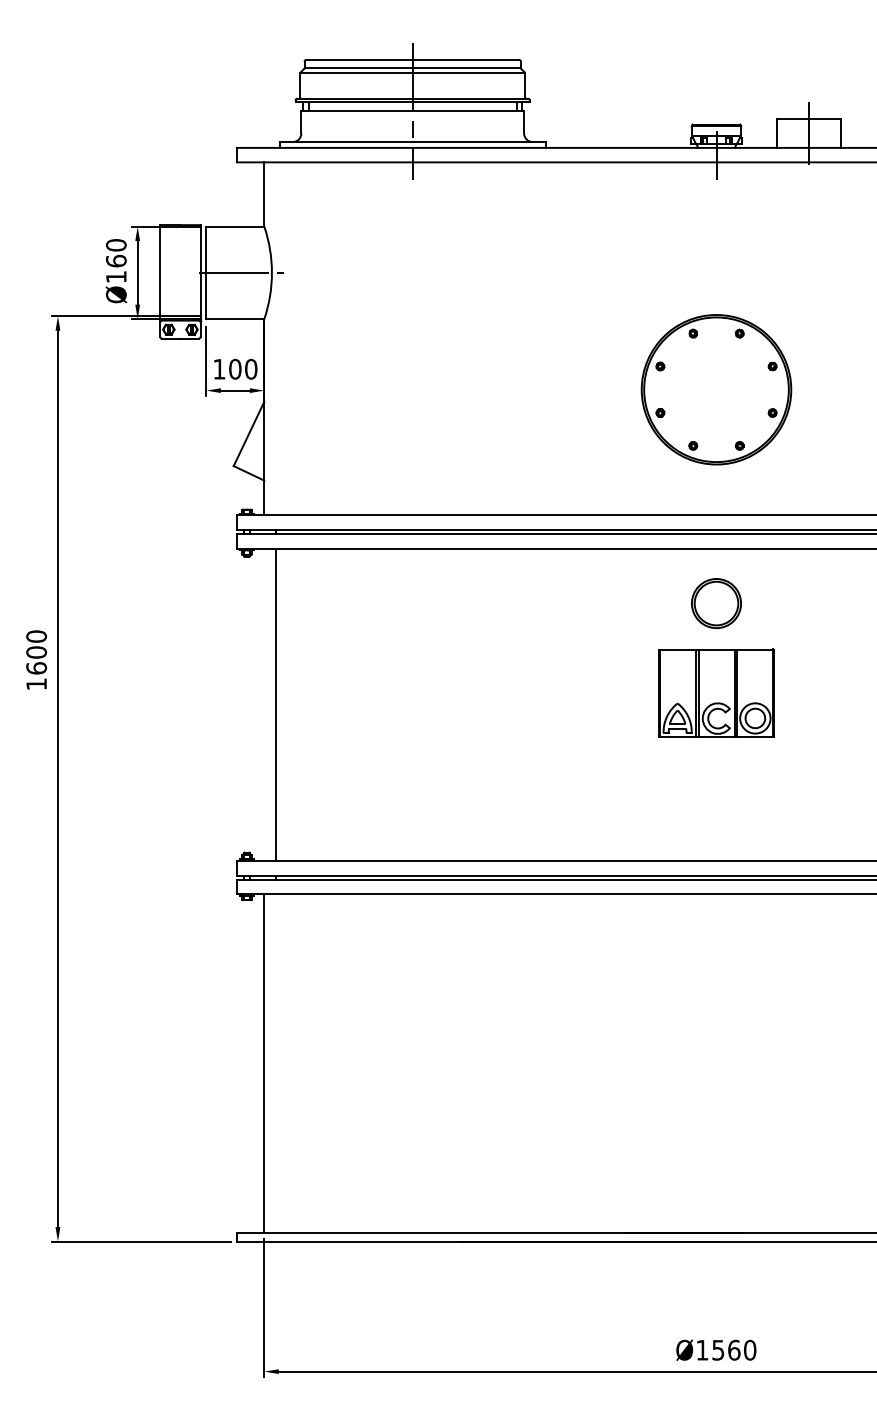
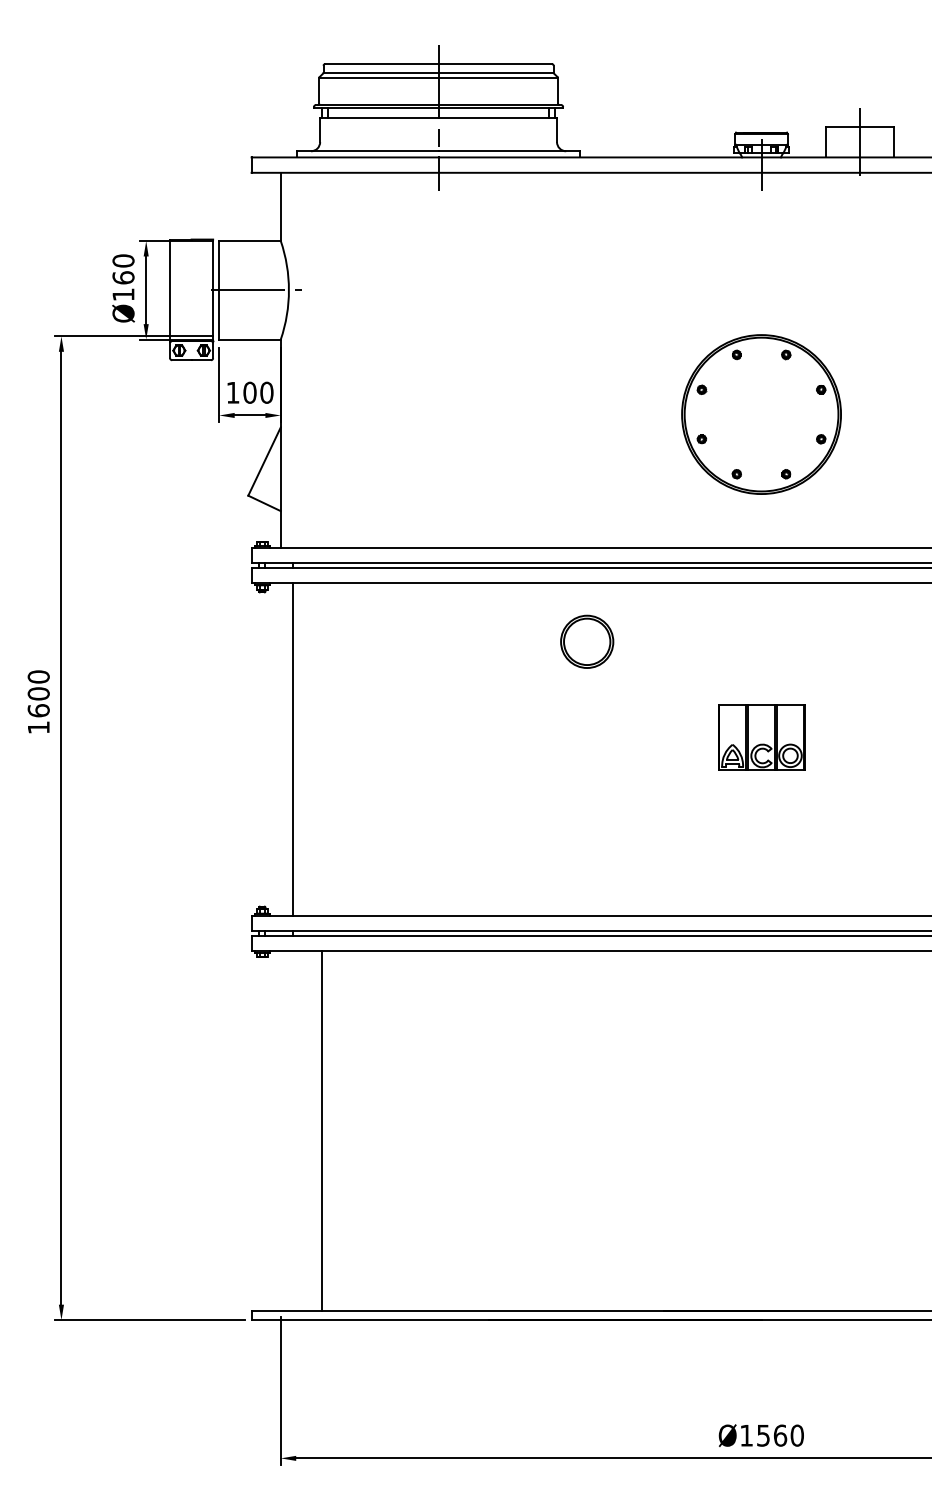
part: (716, 603) -> (587, 641), moved
part: (716, 692) -> (761, 736), size x0.7
line: (264, 1063) -> (322, 1130), moved

